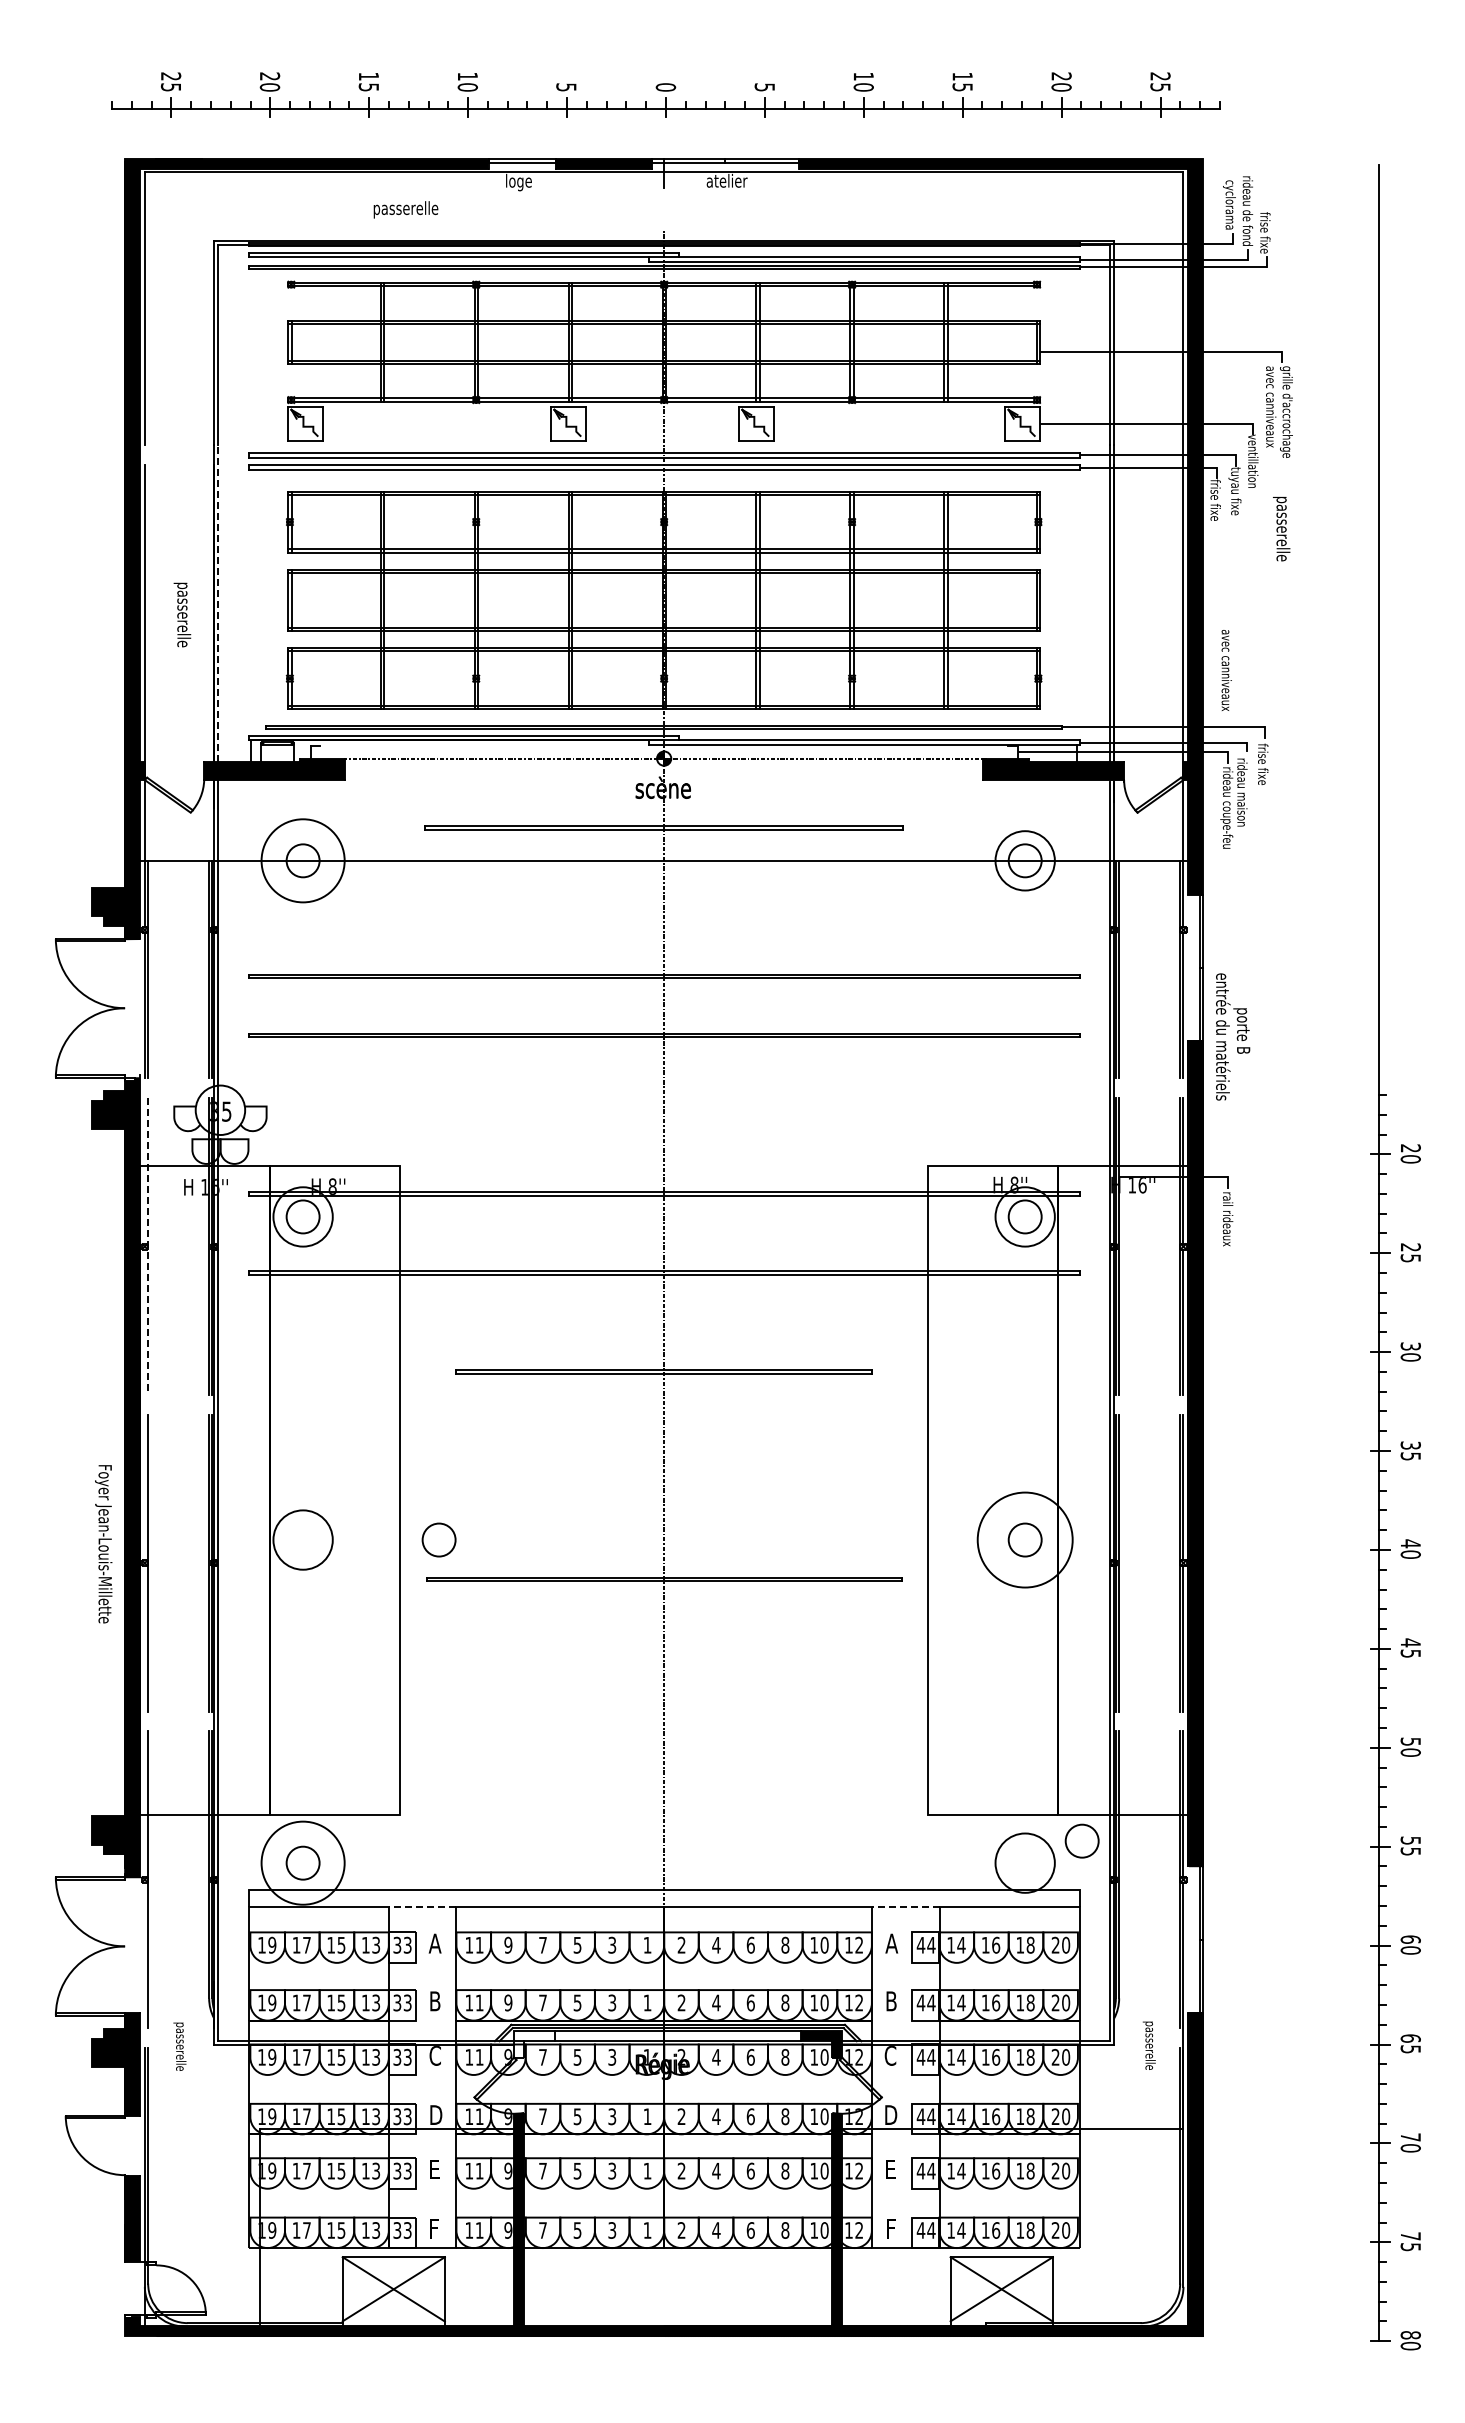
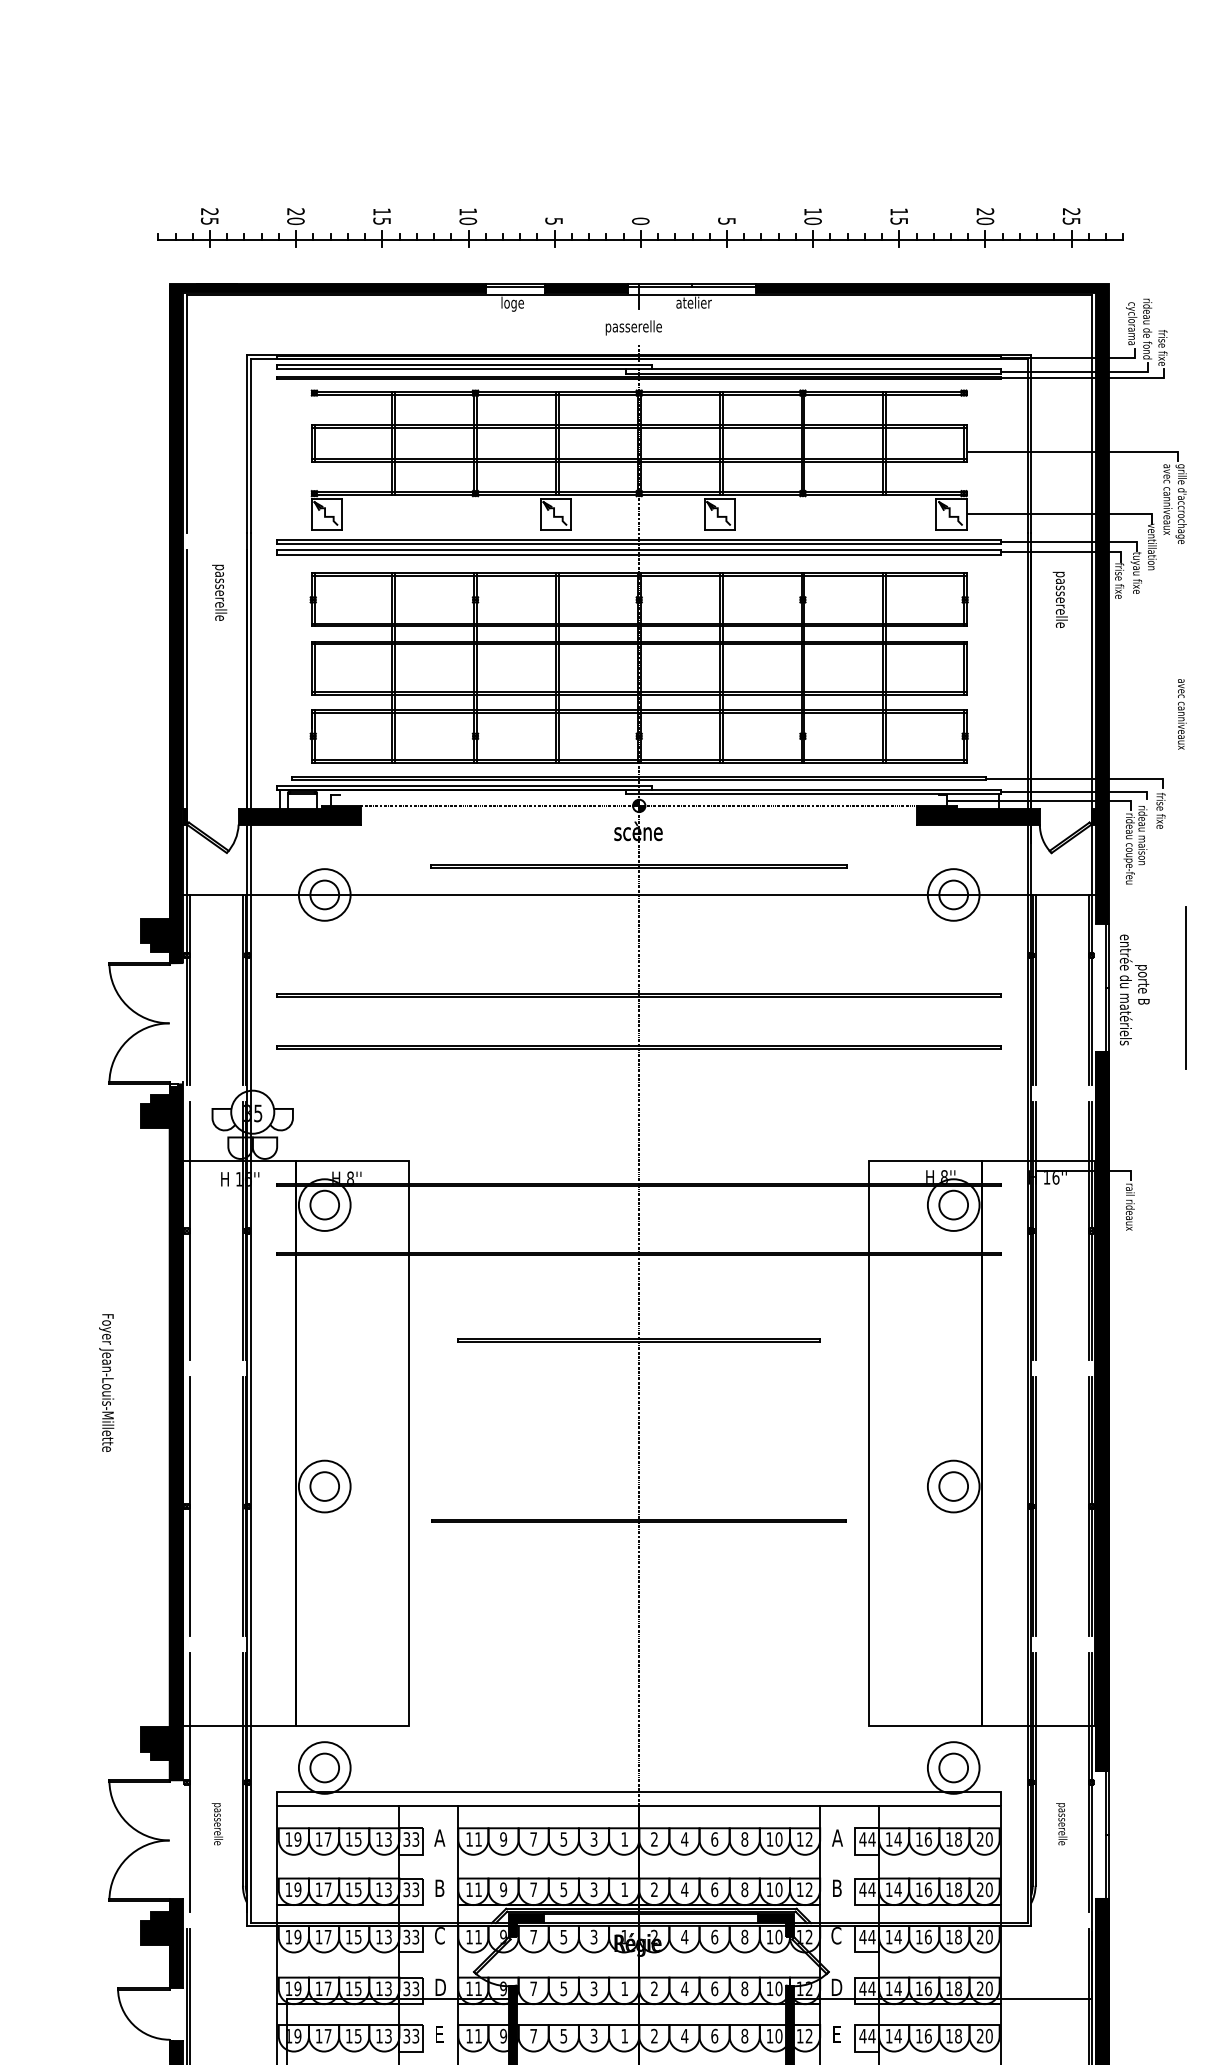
text: (405, 209) -> (633, 327), moved
text: (1281, 529) -> (1060, 600), moved
line: (218, 603) -> (251, 670), dashed -> solid
text: (182, 614) -> (219, 592), moved
text: (1226, 670) -> (1182, 714), moved
circle: (302, 860) -> (324, 894), size x0.71
line: (1292, 967) -> (1186, 987), added
text: (1233, 1036) -> (1135, 989), moved
line: (148, 1247) -> (190, 1231), dashed -> solid
circle: (438, 1539) -> (324, 1486), moved
circle: (1024, 1539) -> (953, 1486), size x0.62
text: (103, 1544) -> (106, 1383), moved
circle: (1081, 1840) -> (953, 1767), moved
circle: (302, 1862) -> (324, 1767), size x0.71
line: (422, 1906) -> (428, 1805), dashed -> solid
line: (905, 1906) -> (849, 1805), dashed -> solid
fill: (534, 2044) -> (526, 1925), added
text: (1148, 2045) -> (1061, 1824), moved
text: (179, 2046) -> (217, 1824), moved

